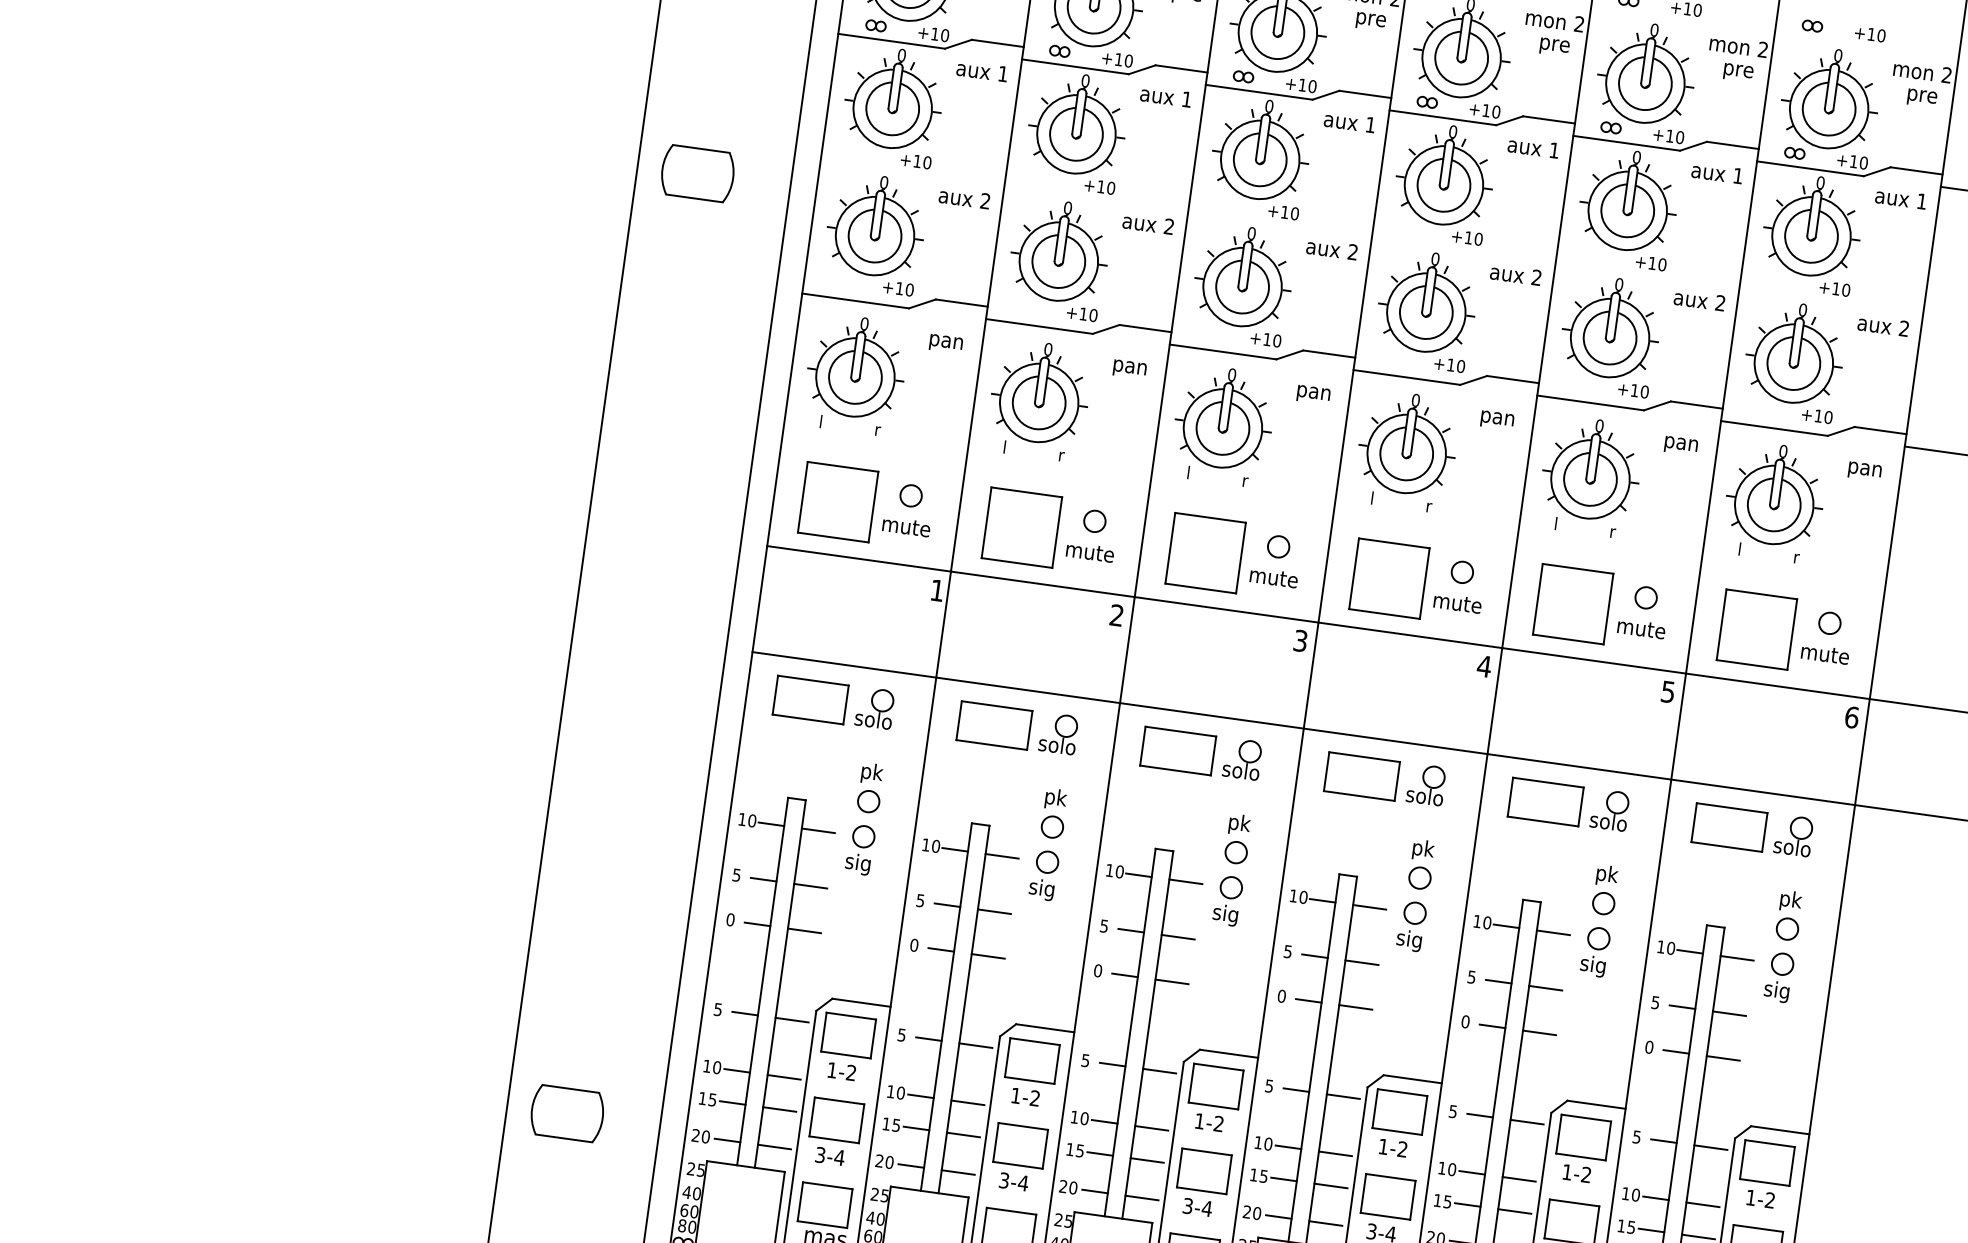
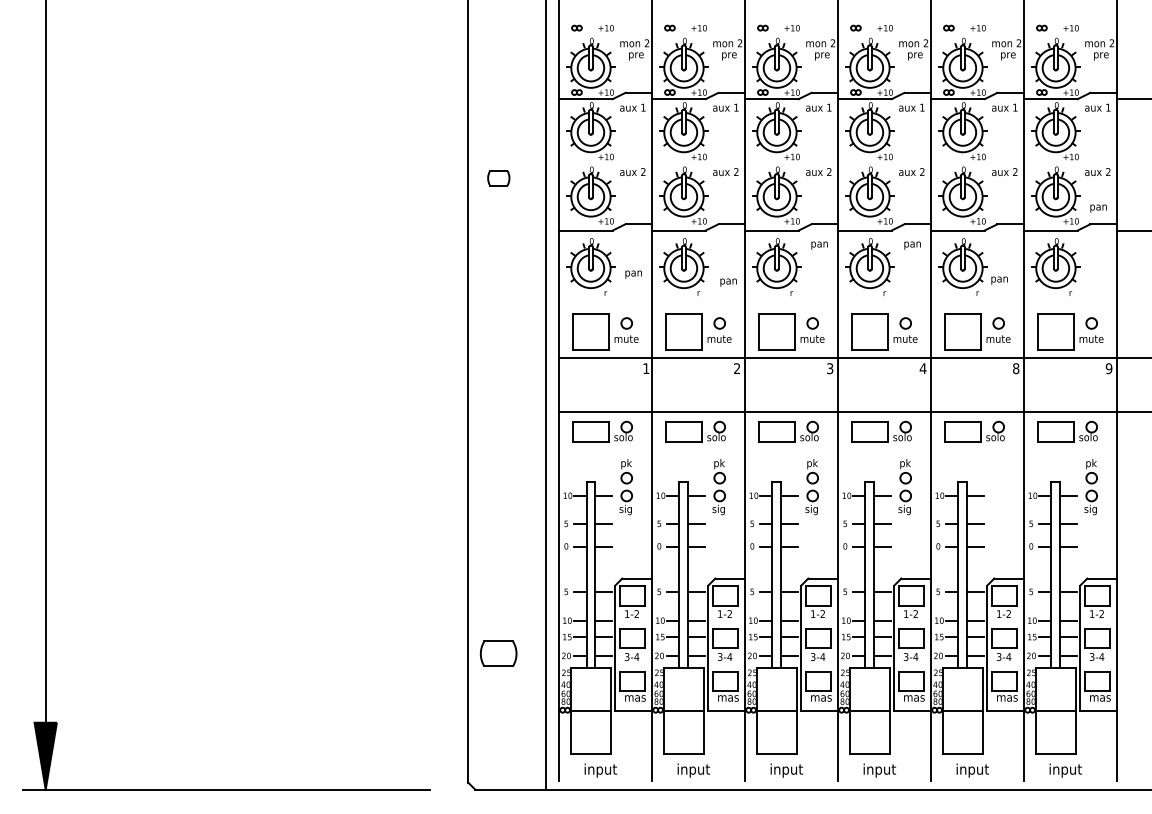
part: (697, 174) -> (498, 178), size x0.6
text: (945, 343) -> (633, 274), moved
text: (1129, 369) -> (728, 282), moved
text: (1680, 445) -> (999, 280), moved
text: (1864, 471) -> (1098, 208), moved
text: (1668, 691) -> (1016, 368), 5 -> 8
text: (1850, 716) -> (1108, 368), 6 -> 9
part: (1598, 921) -> (997, 487), removed

